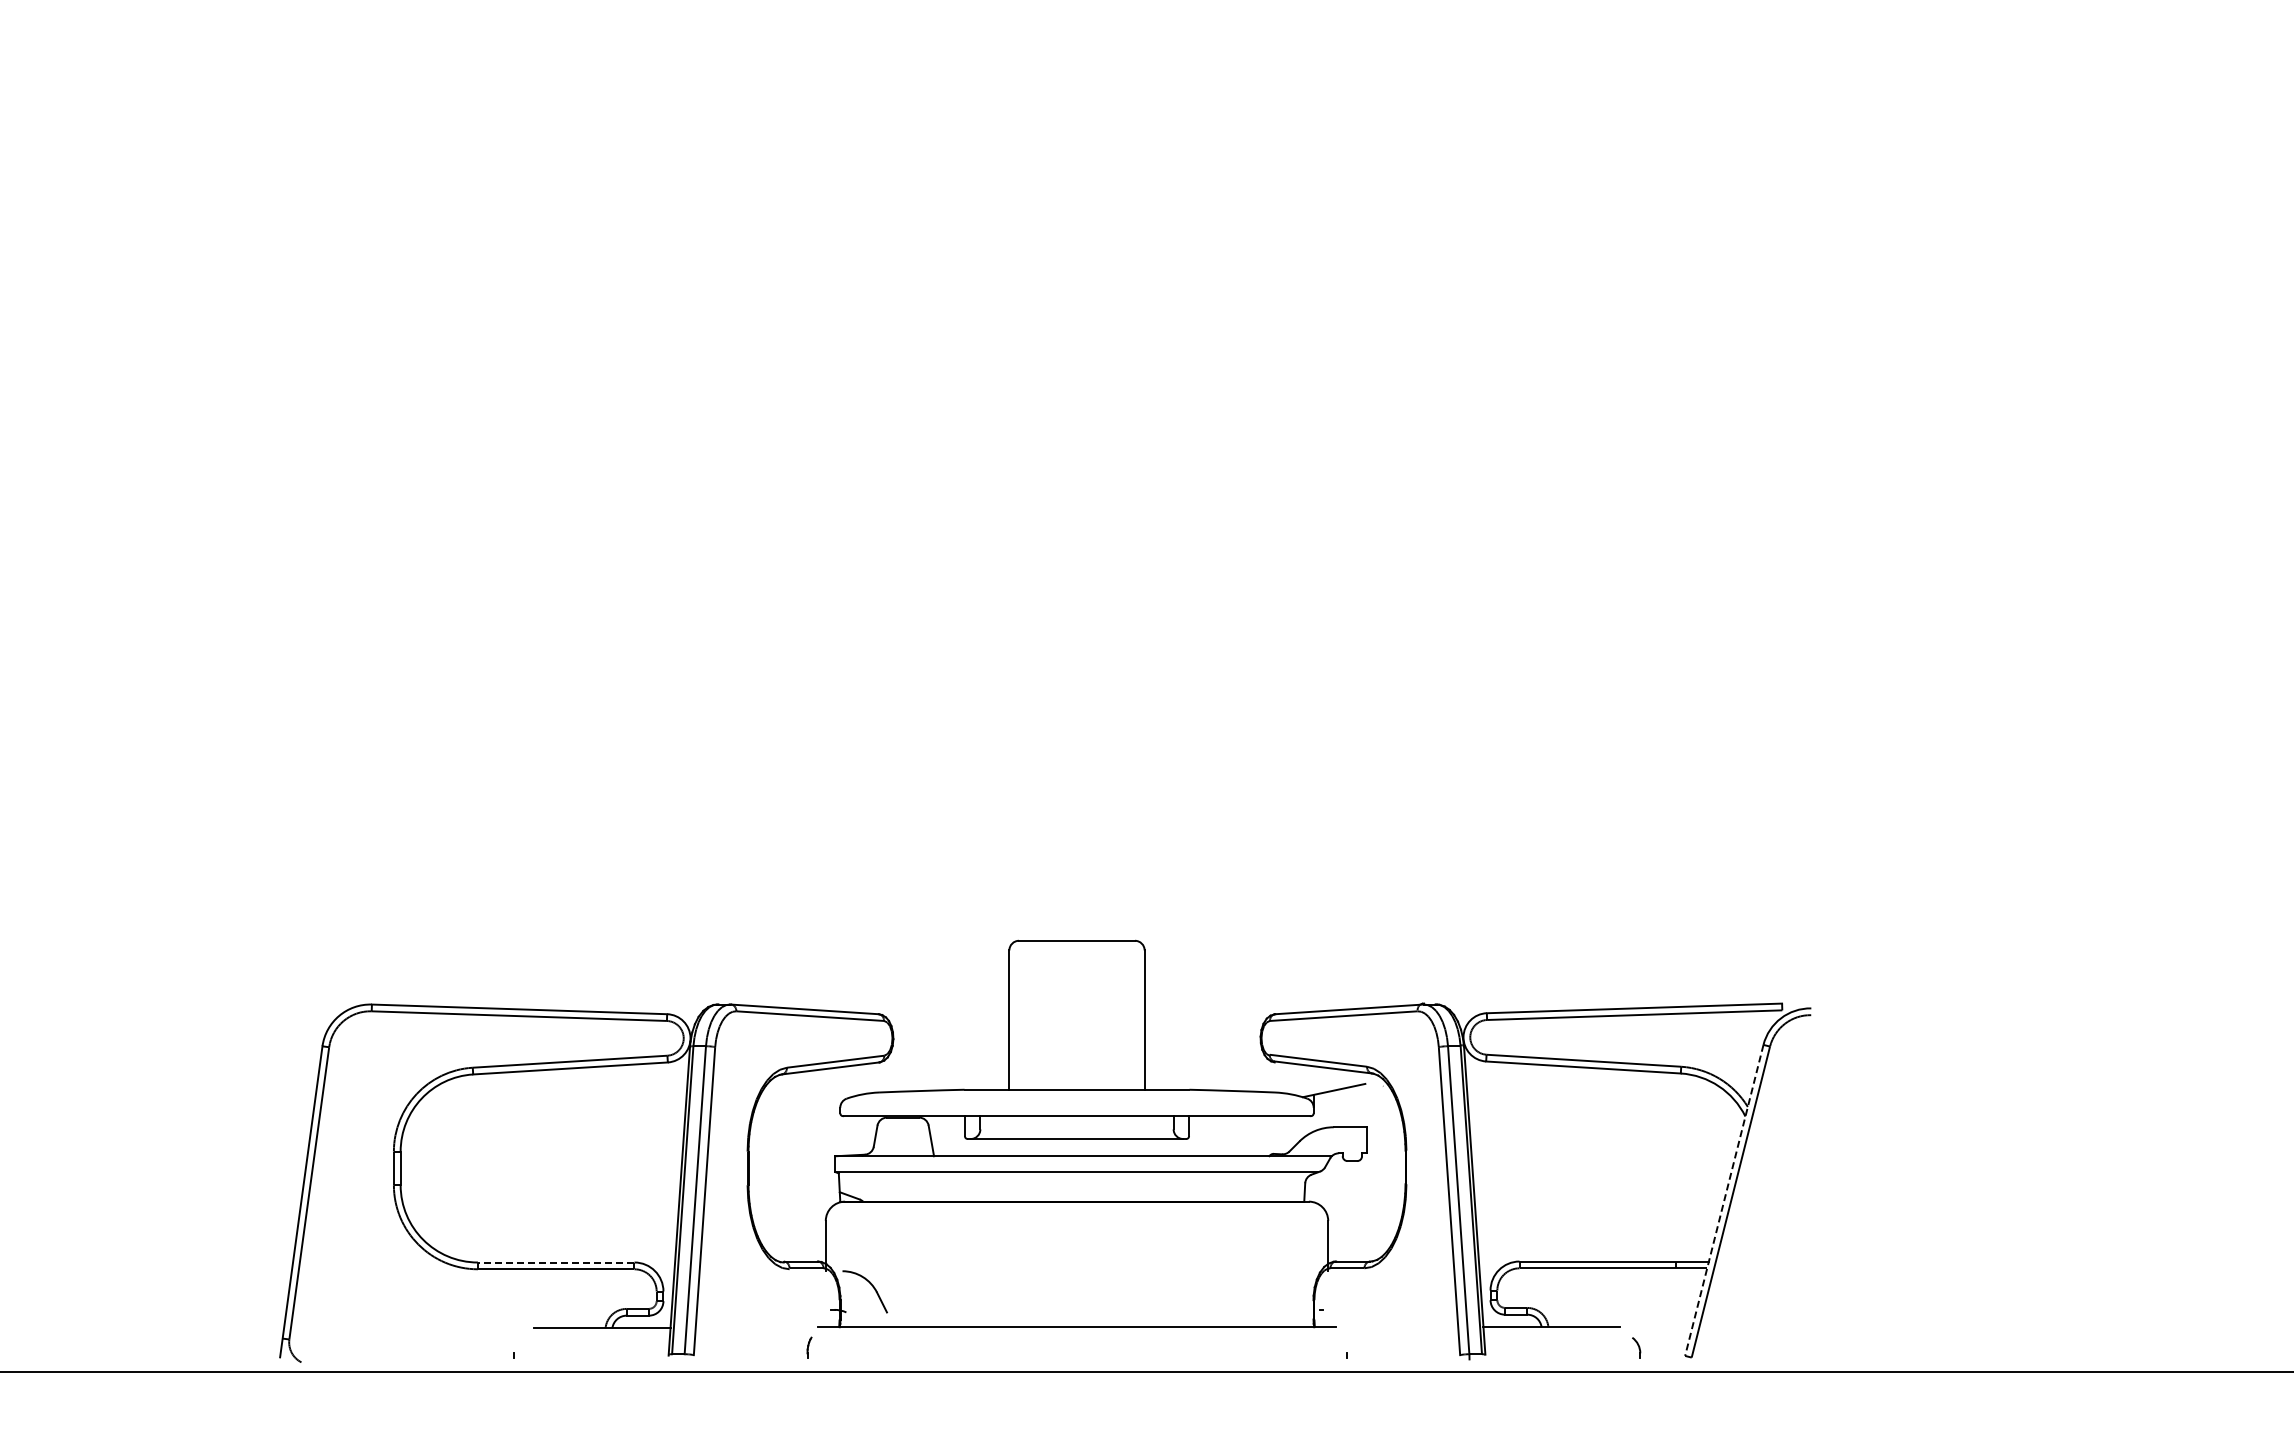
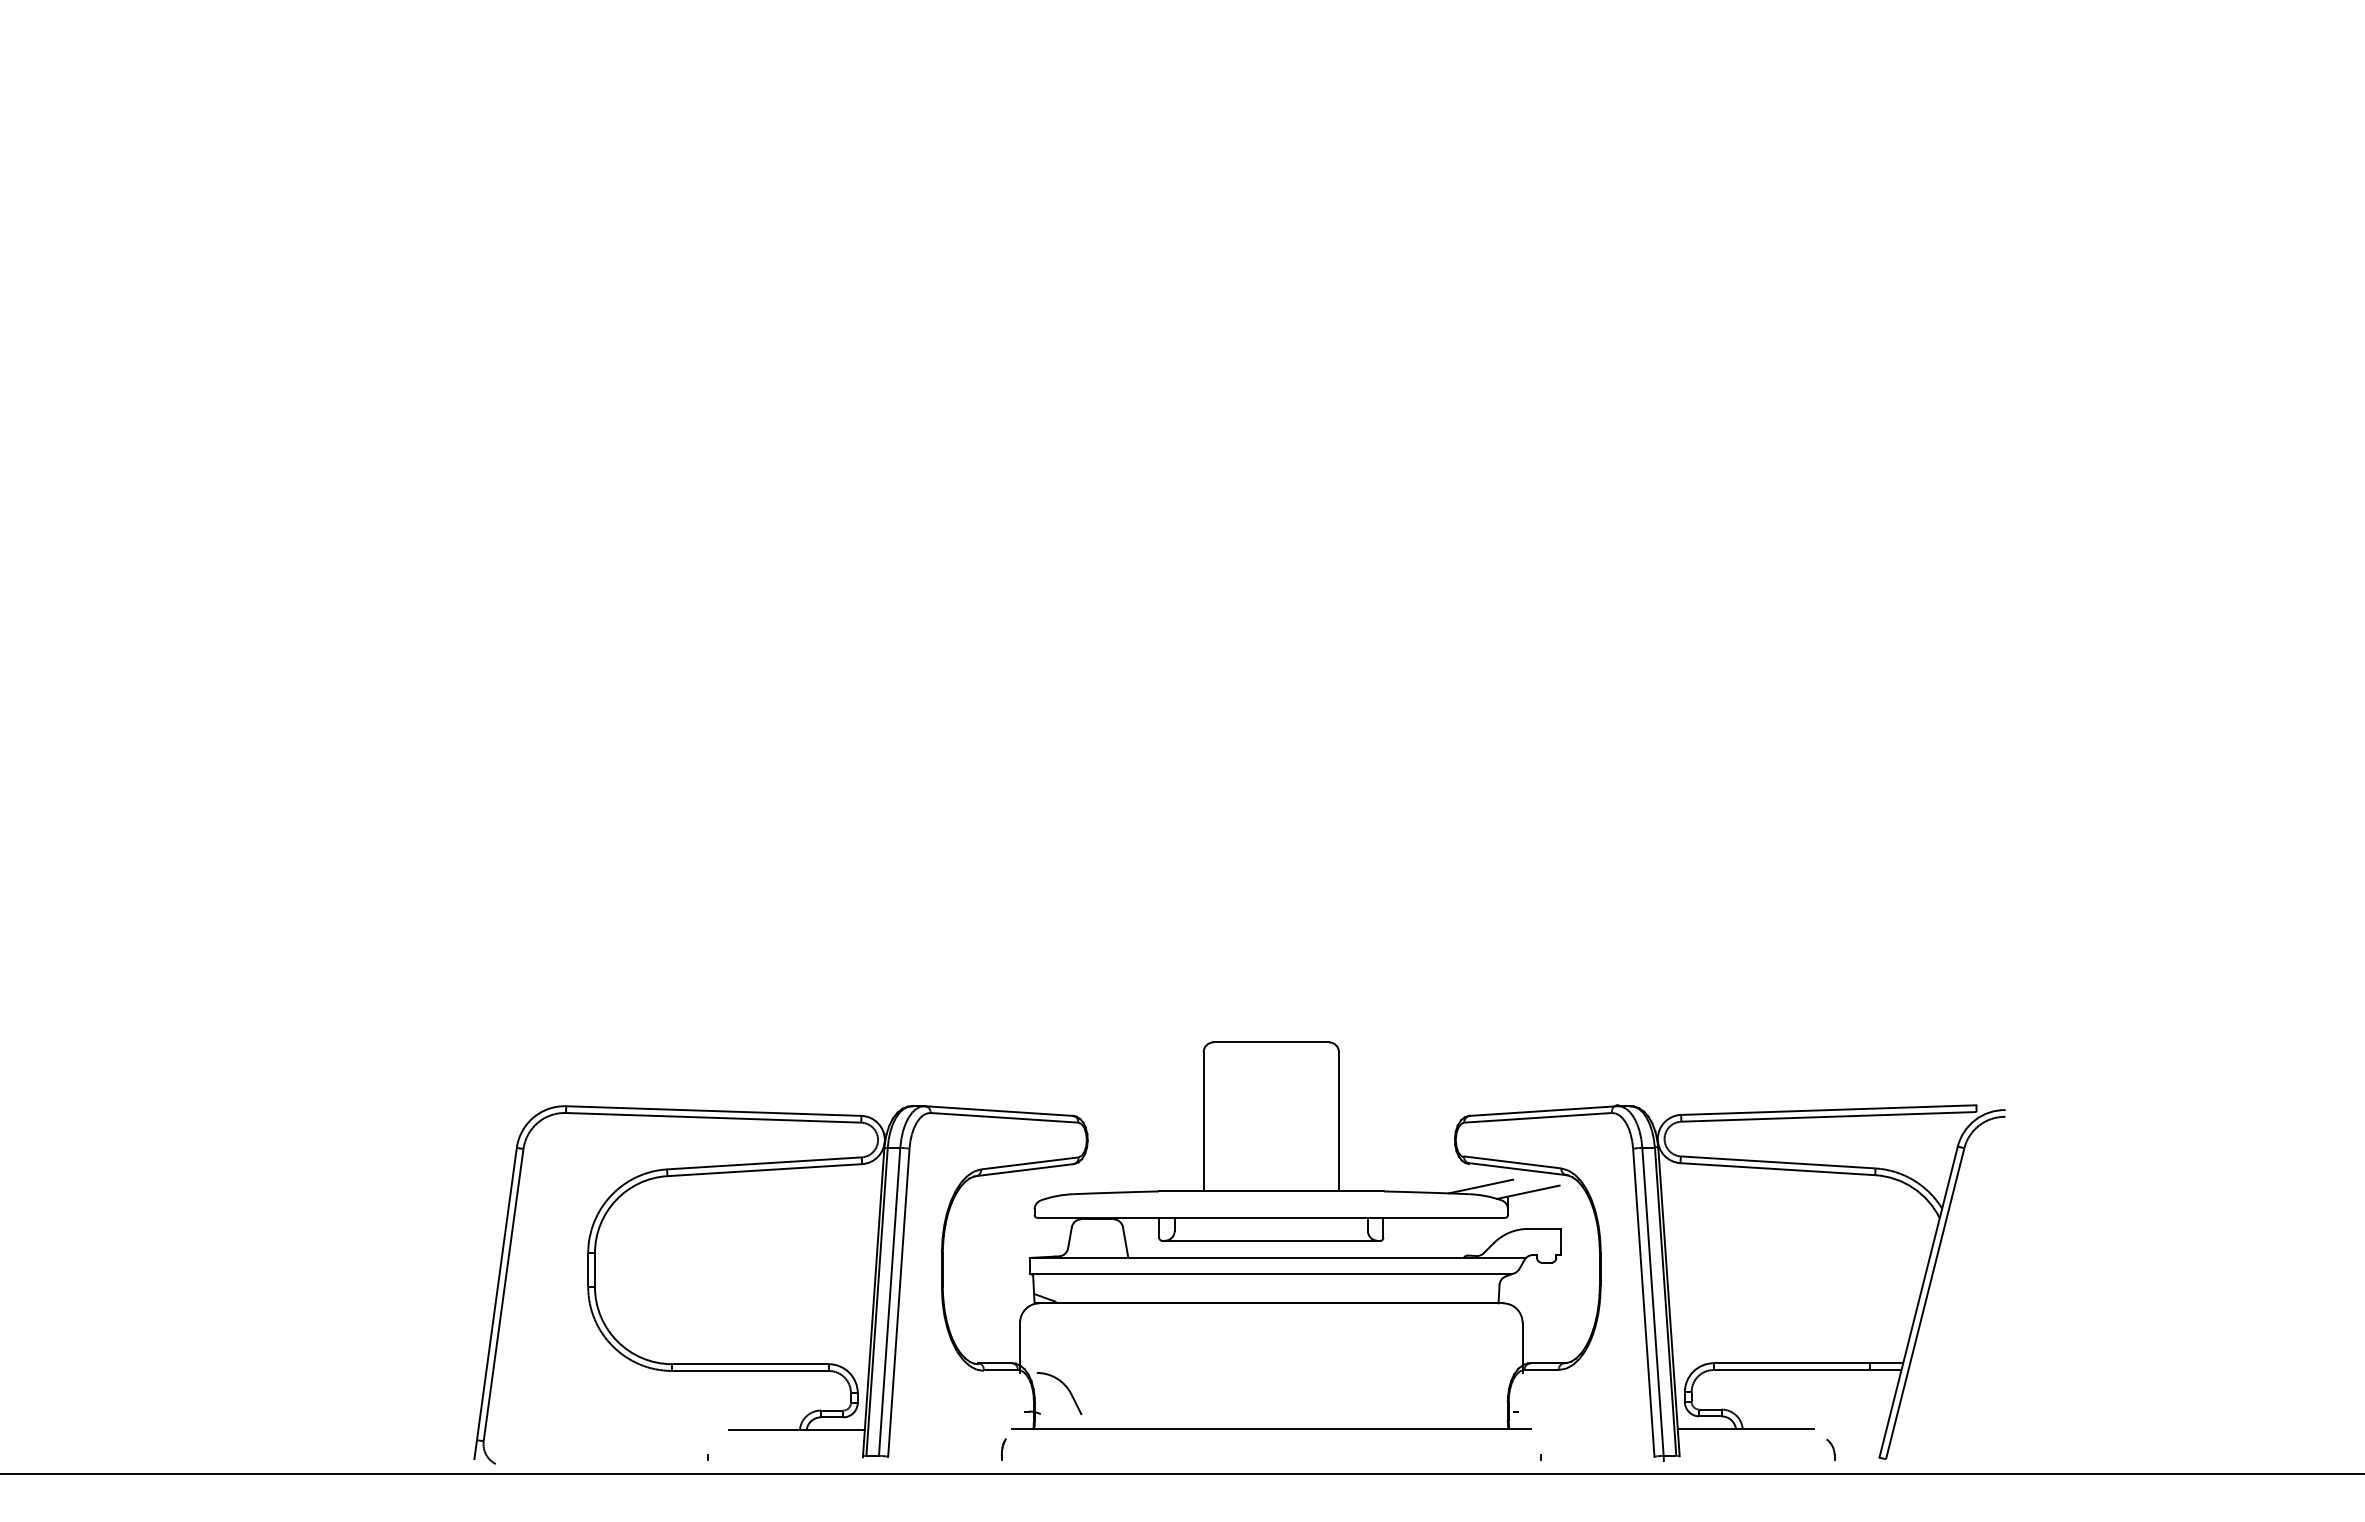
line: (1286, 1084) -> (1480, 1186), added
line: (1724, 1200) -> (1918, 1302), dashed -> solid
line: (556, 1262) -> (750, 1364), dashed -> solid

